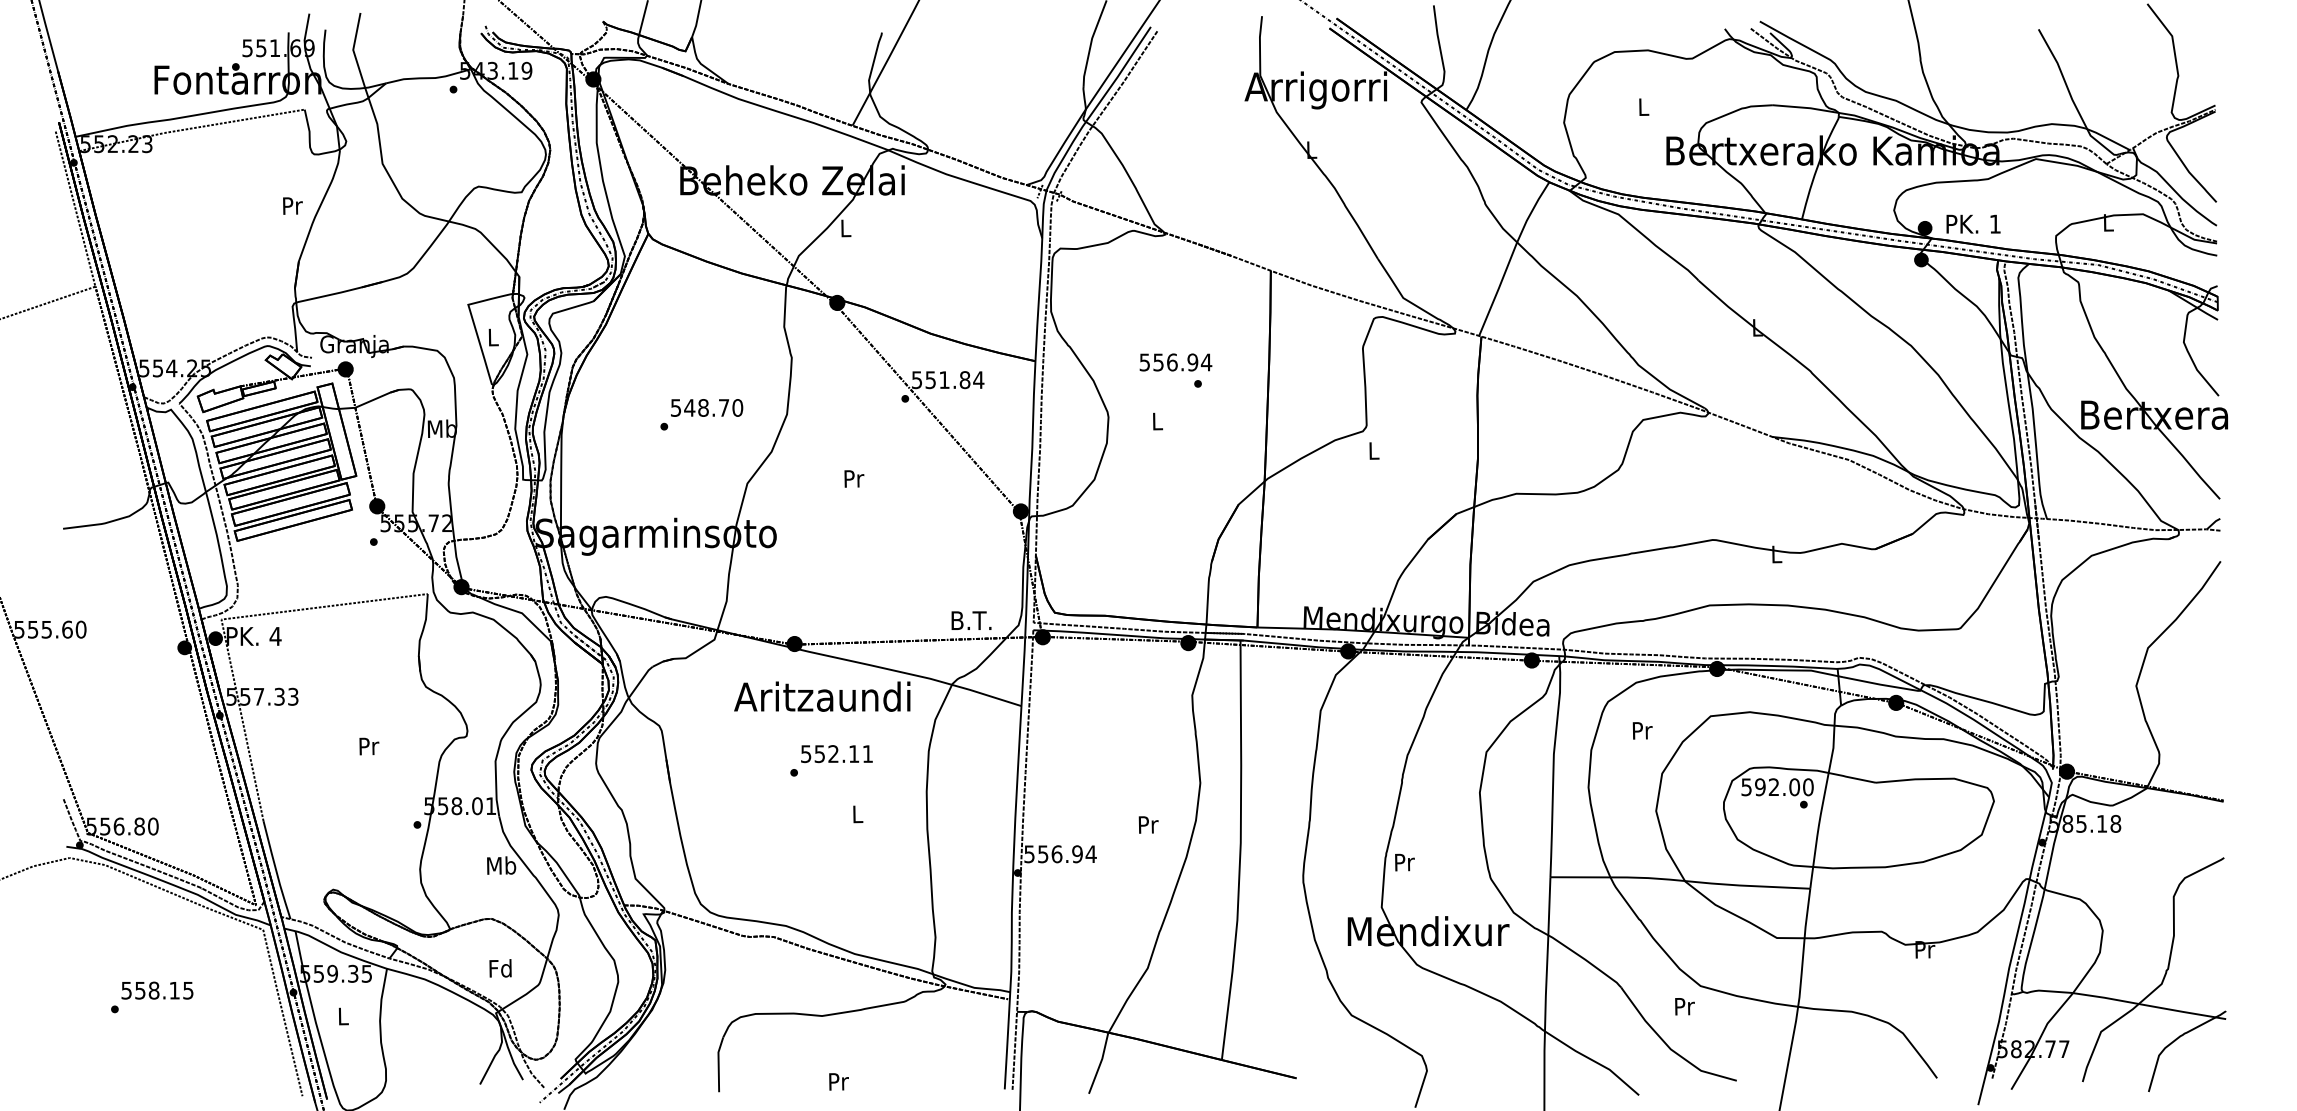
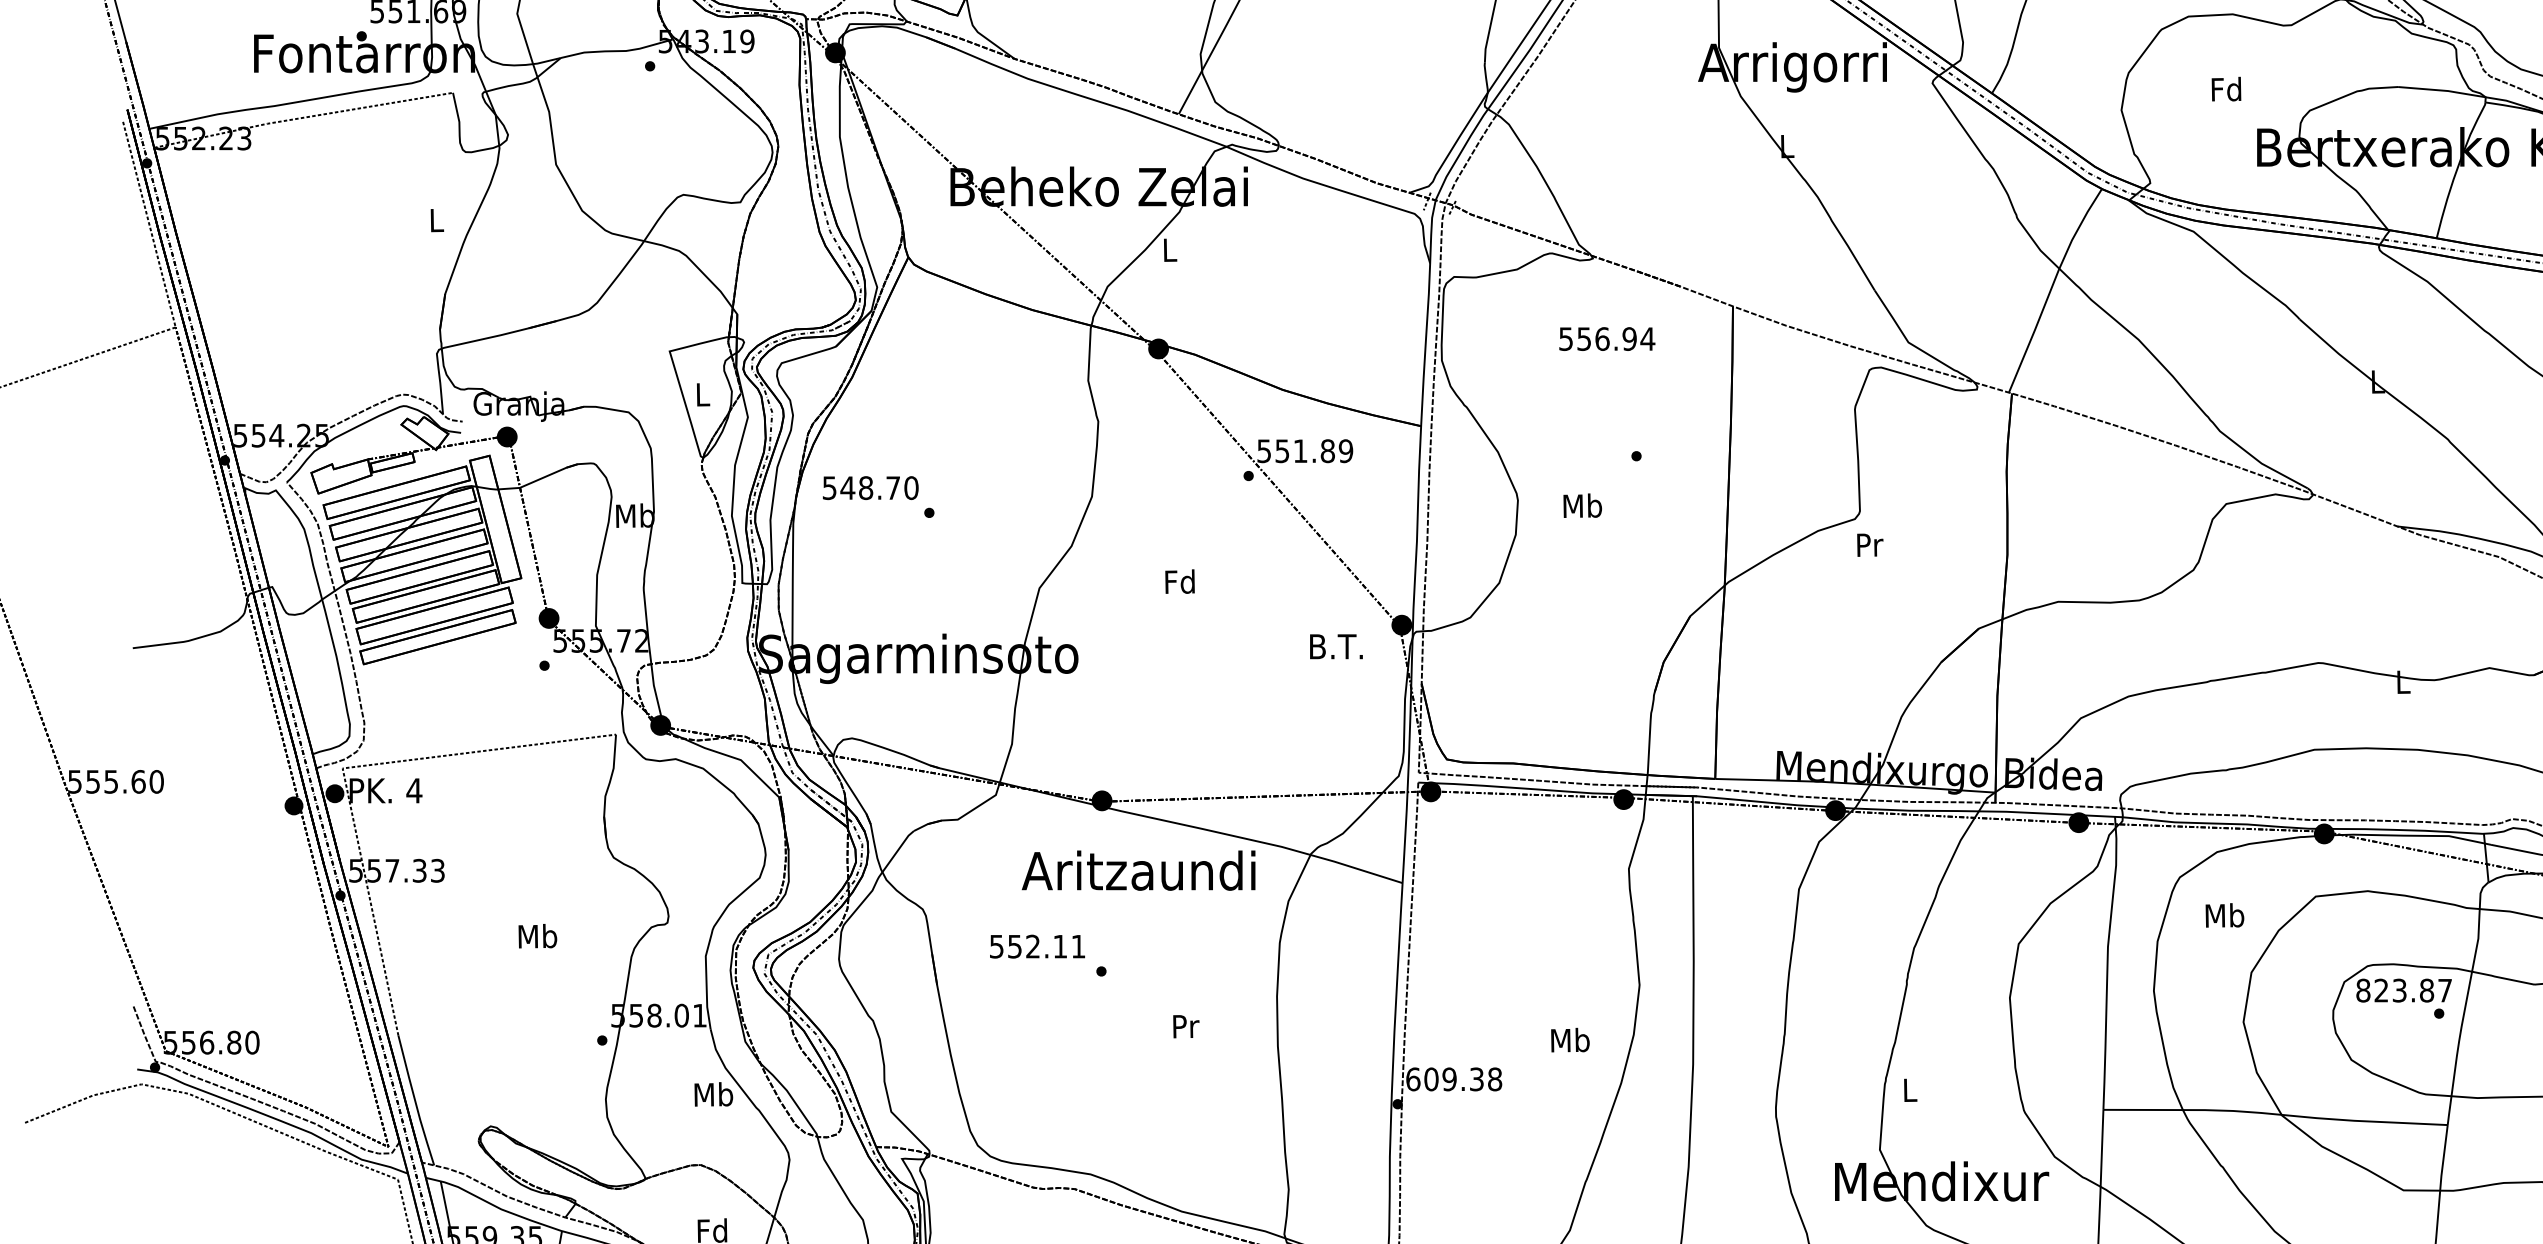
text: (1643, 106) -> (2226, 88), L -> Fd
text: (292, 205) -> (436, 219), Pr -> L
text: (1175, 362) -> (1606, 339), moved
text: (978, 380) -> (1345, 451), 551.84 -> 551.89
text: (707, 407) -> (871, 487), moved
text: (1157, 421) -> (1582, 506), L -> Mb
text: (1374, 450) -> (1870, 544), L -> Pr
text: (853, 478) -> (1180, 581), Pr -> Fd
text: (971, 620) -> (1336, 646), moved
text: (1641, 730) -> (2224, 915), Pr -> Mb
text: (368, 746) -> (537, 936), Pr -> Mb
text: (836, 754) -> (1036, 947), moved
text: (1777, 787) -> (2404, 990), 592.00 -> 823.87
text: (858, 814) -> (1186, 1026), L -> Pr
text: (1147, 824) -> (1569, 1039), Pr -> Mb
text: (1060, 854) -> (1454, 1079), 556.94 -> 609.38
text: (1404, 862) -> (1910, 1090), Pr -> L

